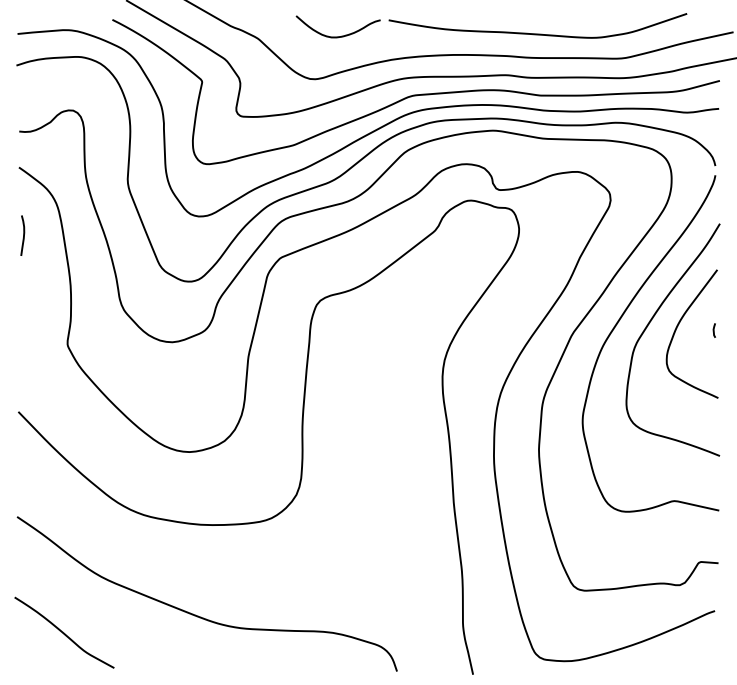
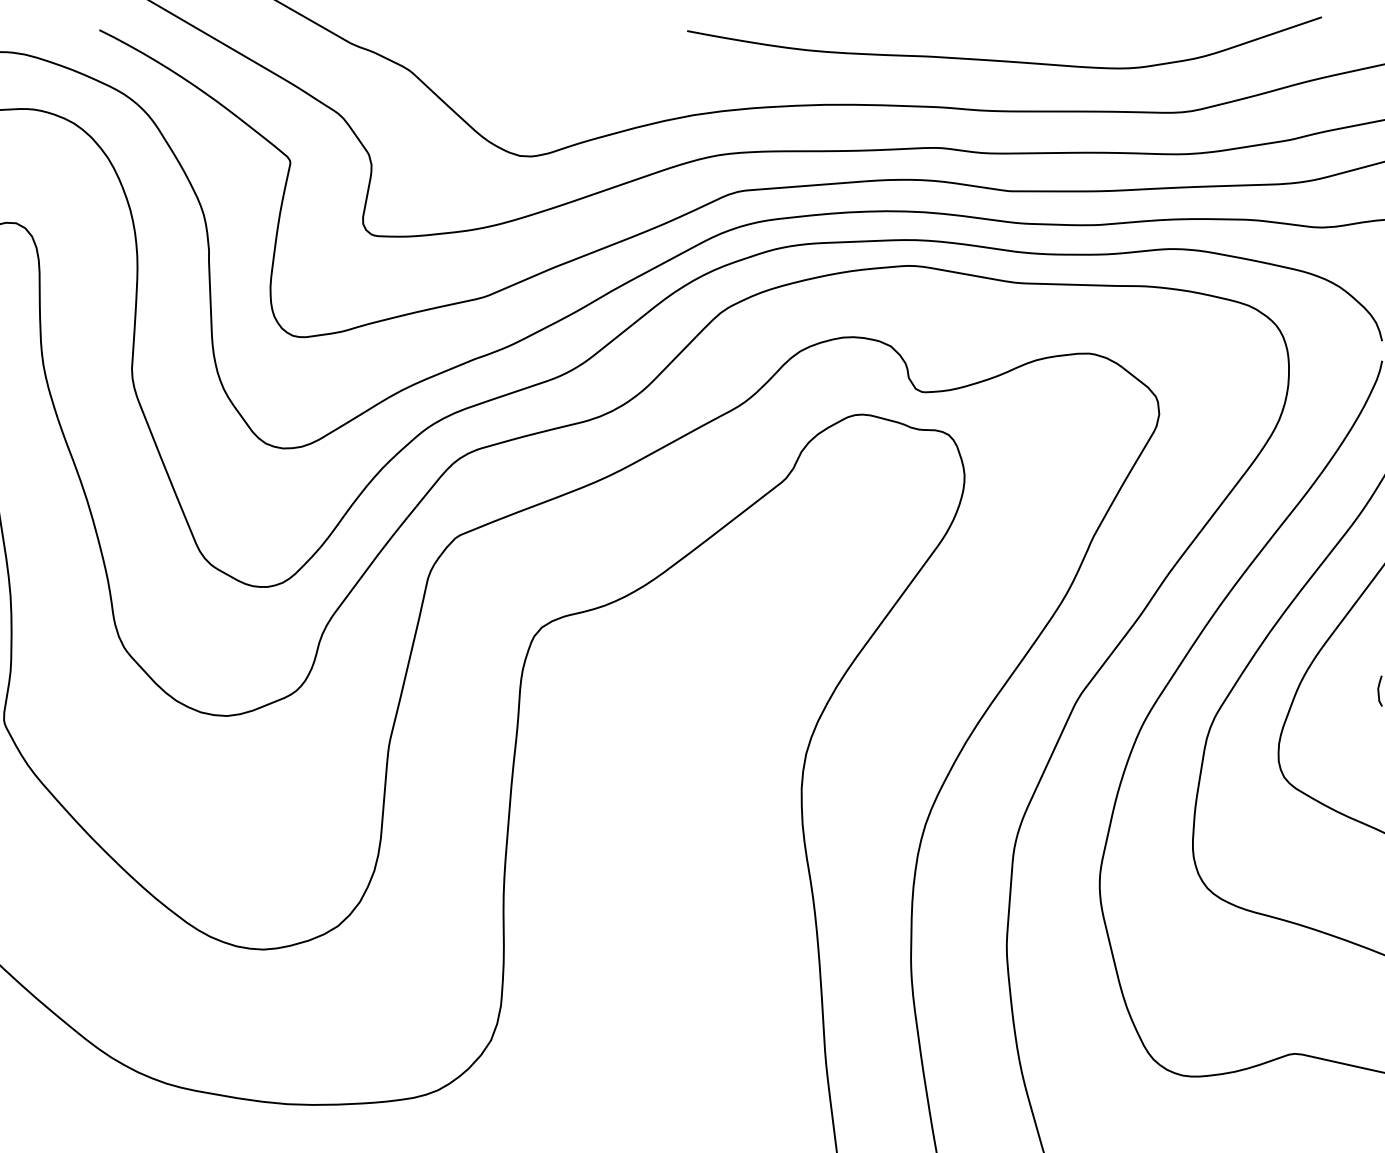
curve: (341, 35) -> (586, 63), removed

